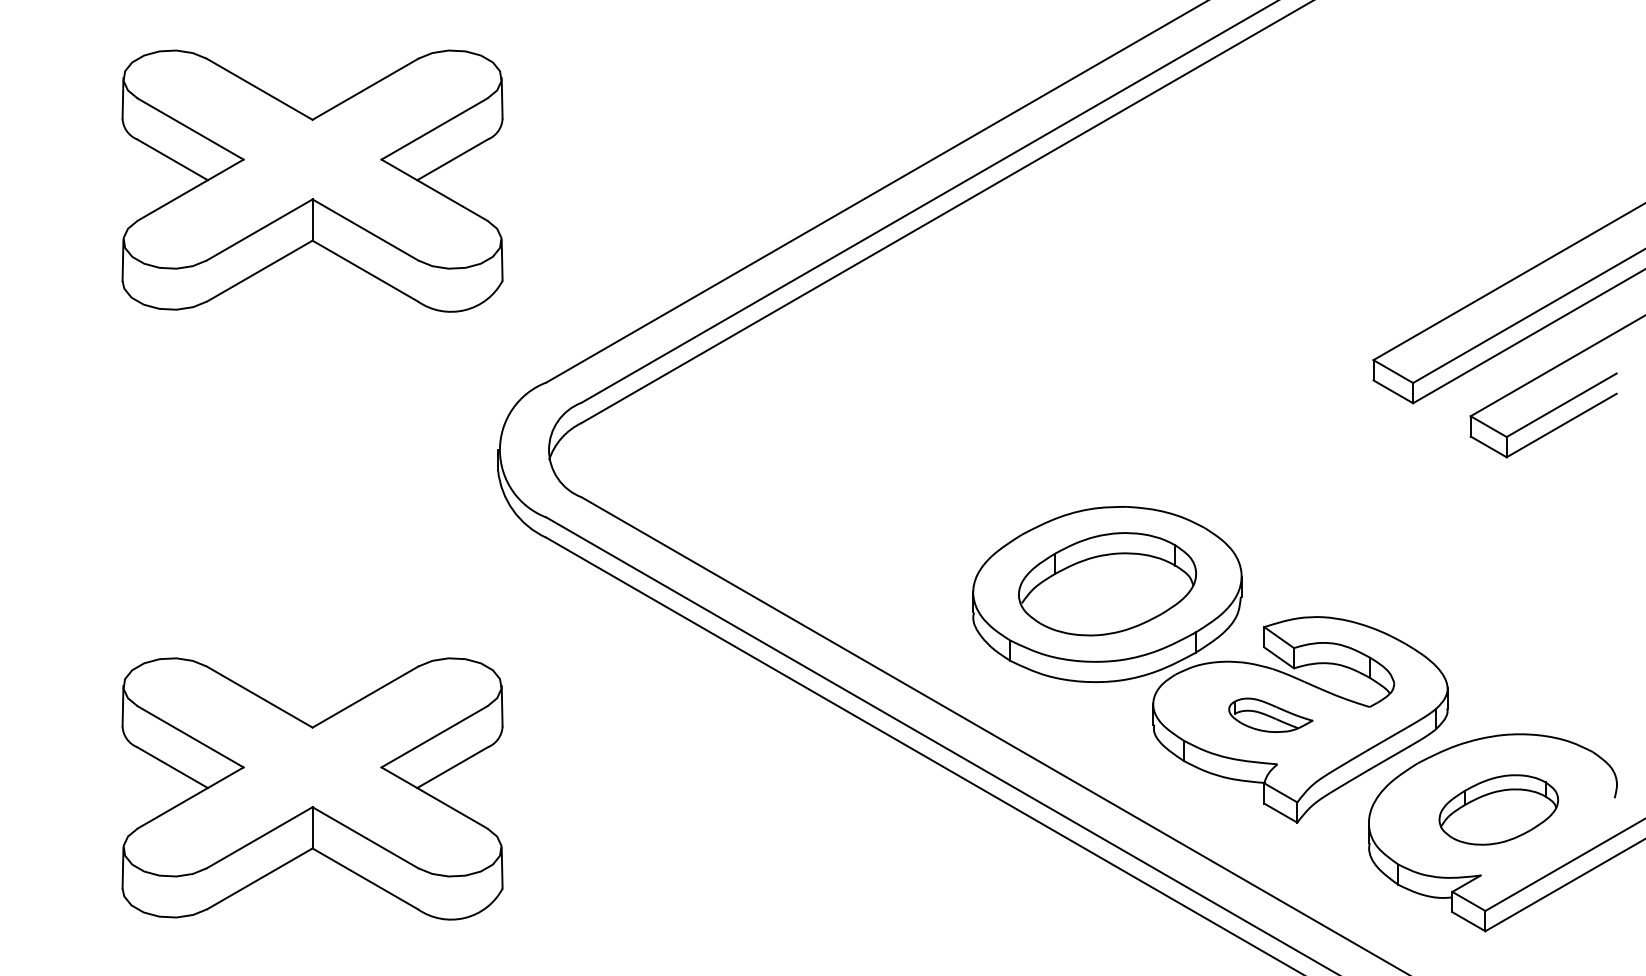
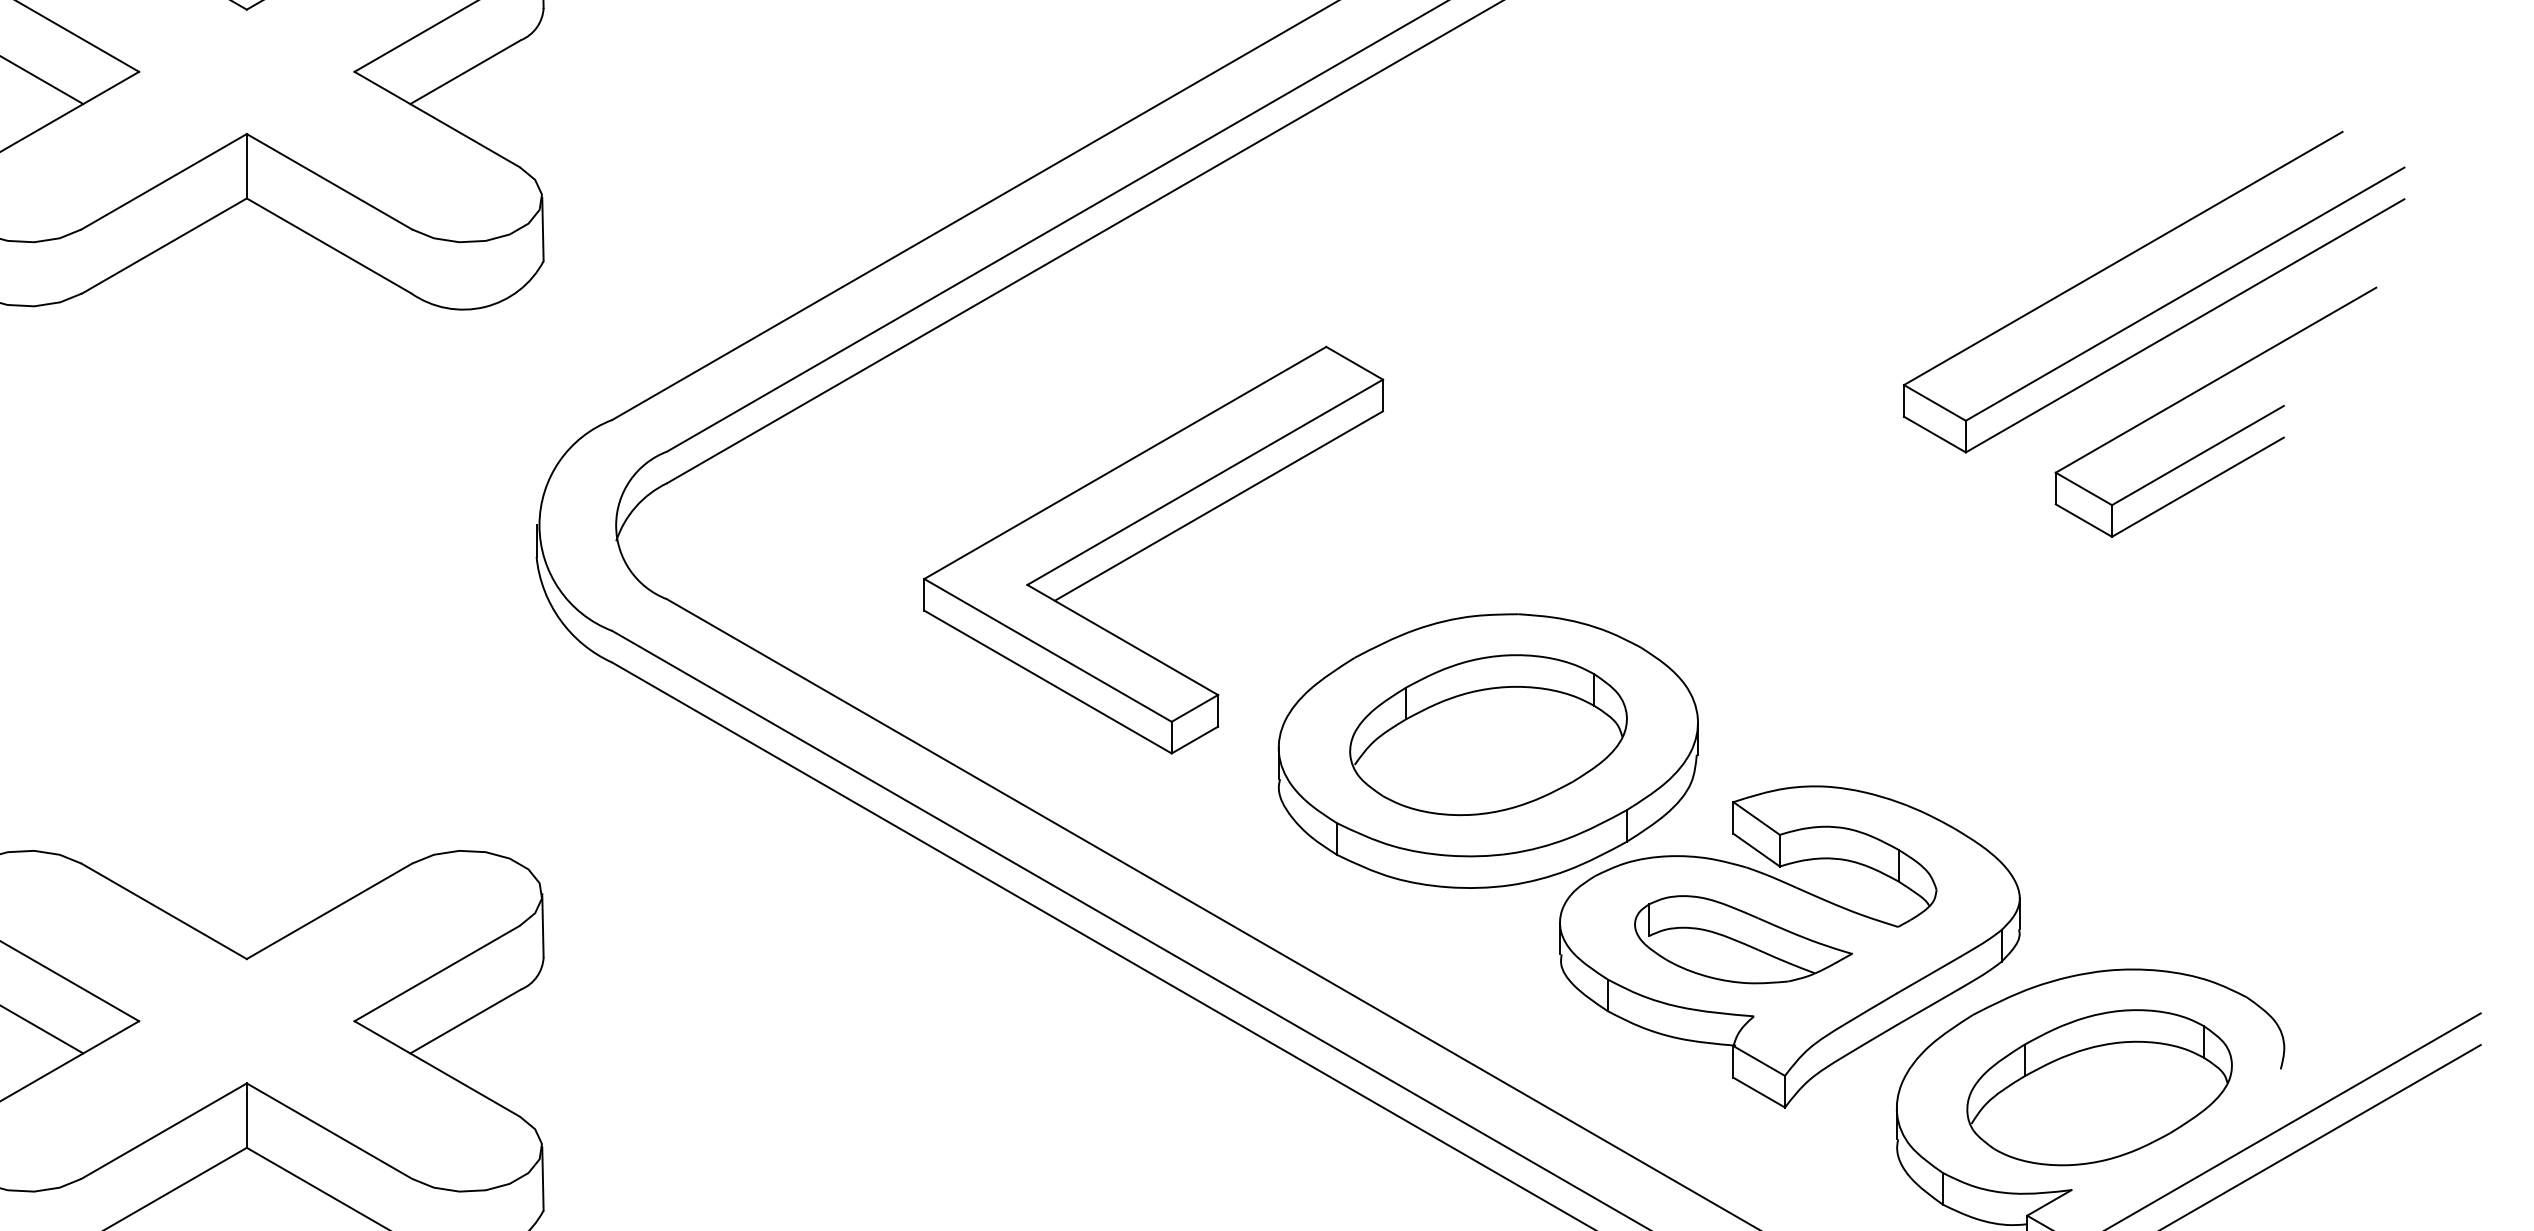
part: (893, 465) -> (1154, 549), added
part: (1270, 715) -> (1743, 940), size x1.67
part: (1498, 809) -> (2099, 1086), size x1.43

